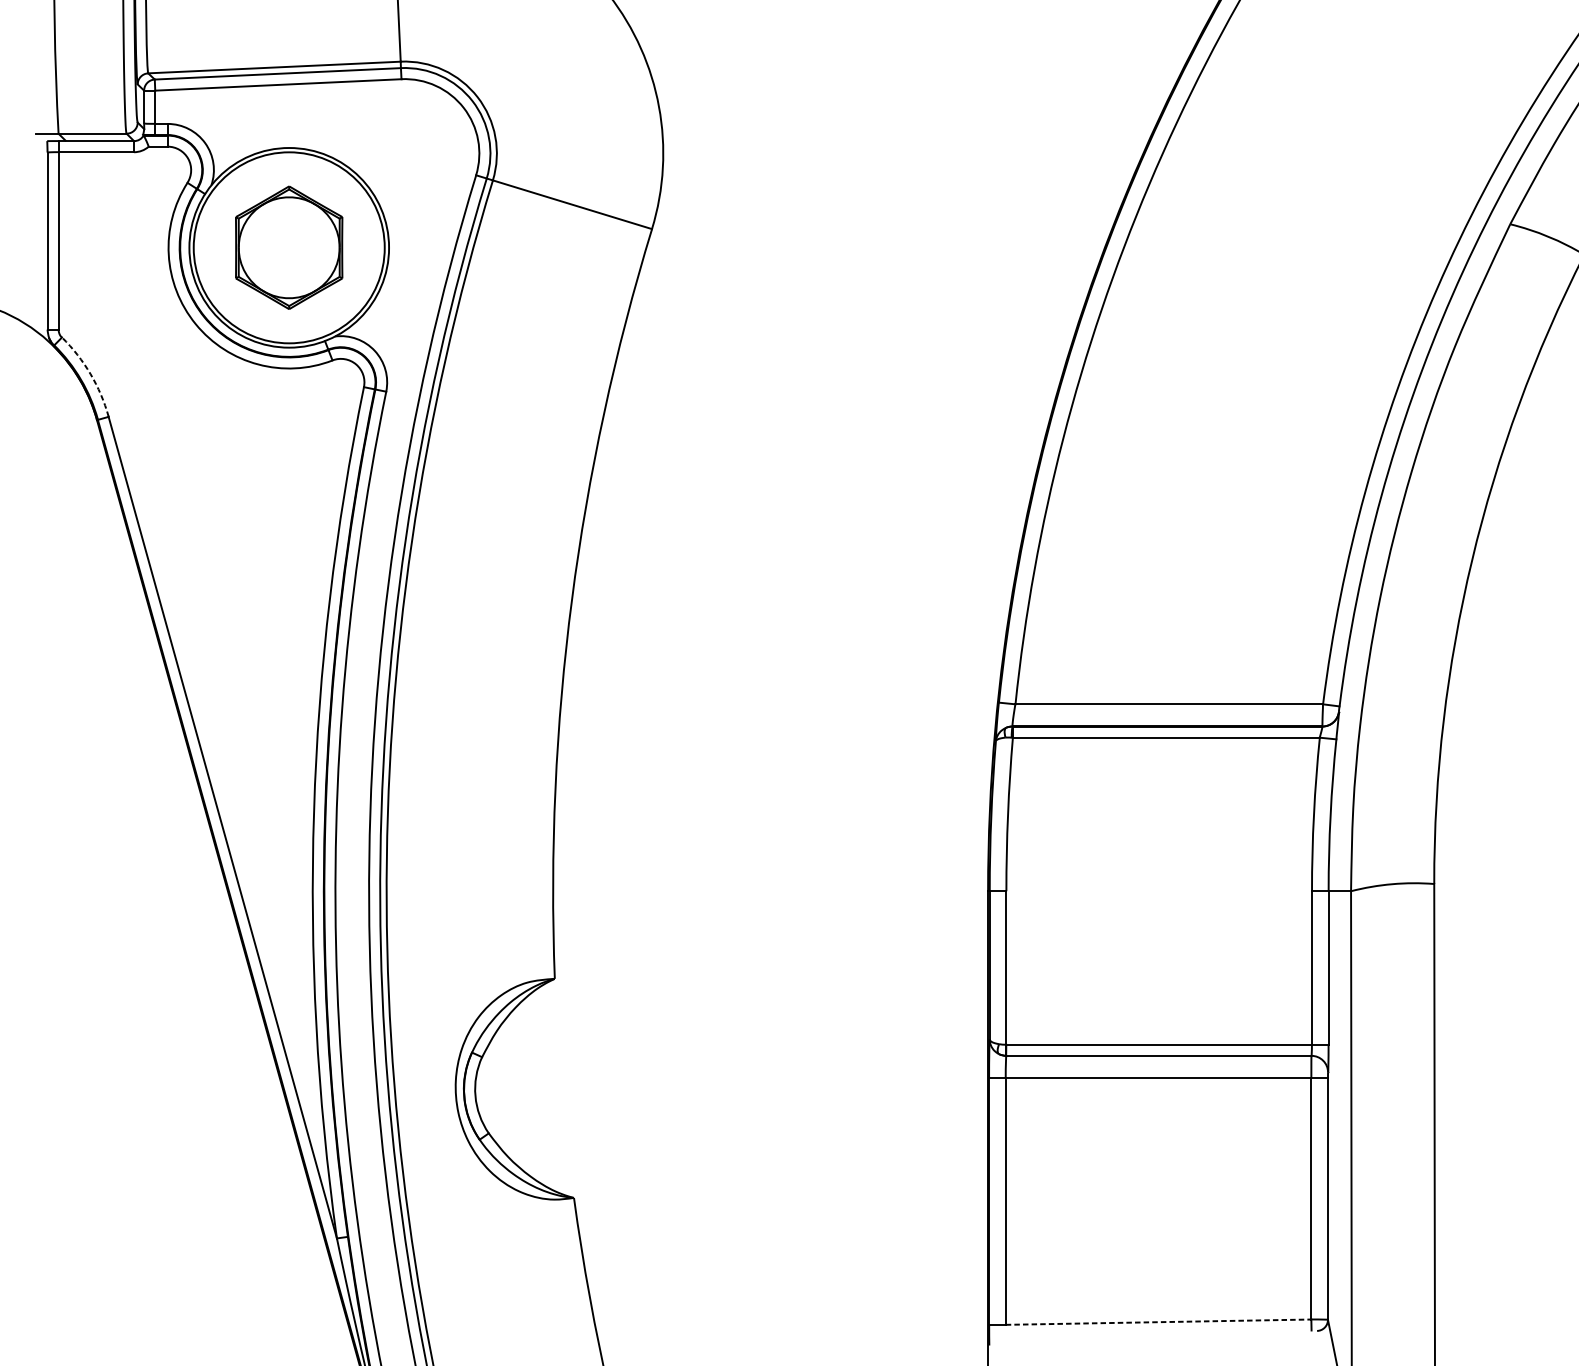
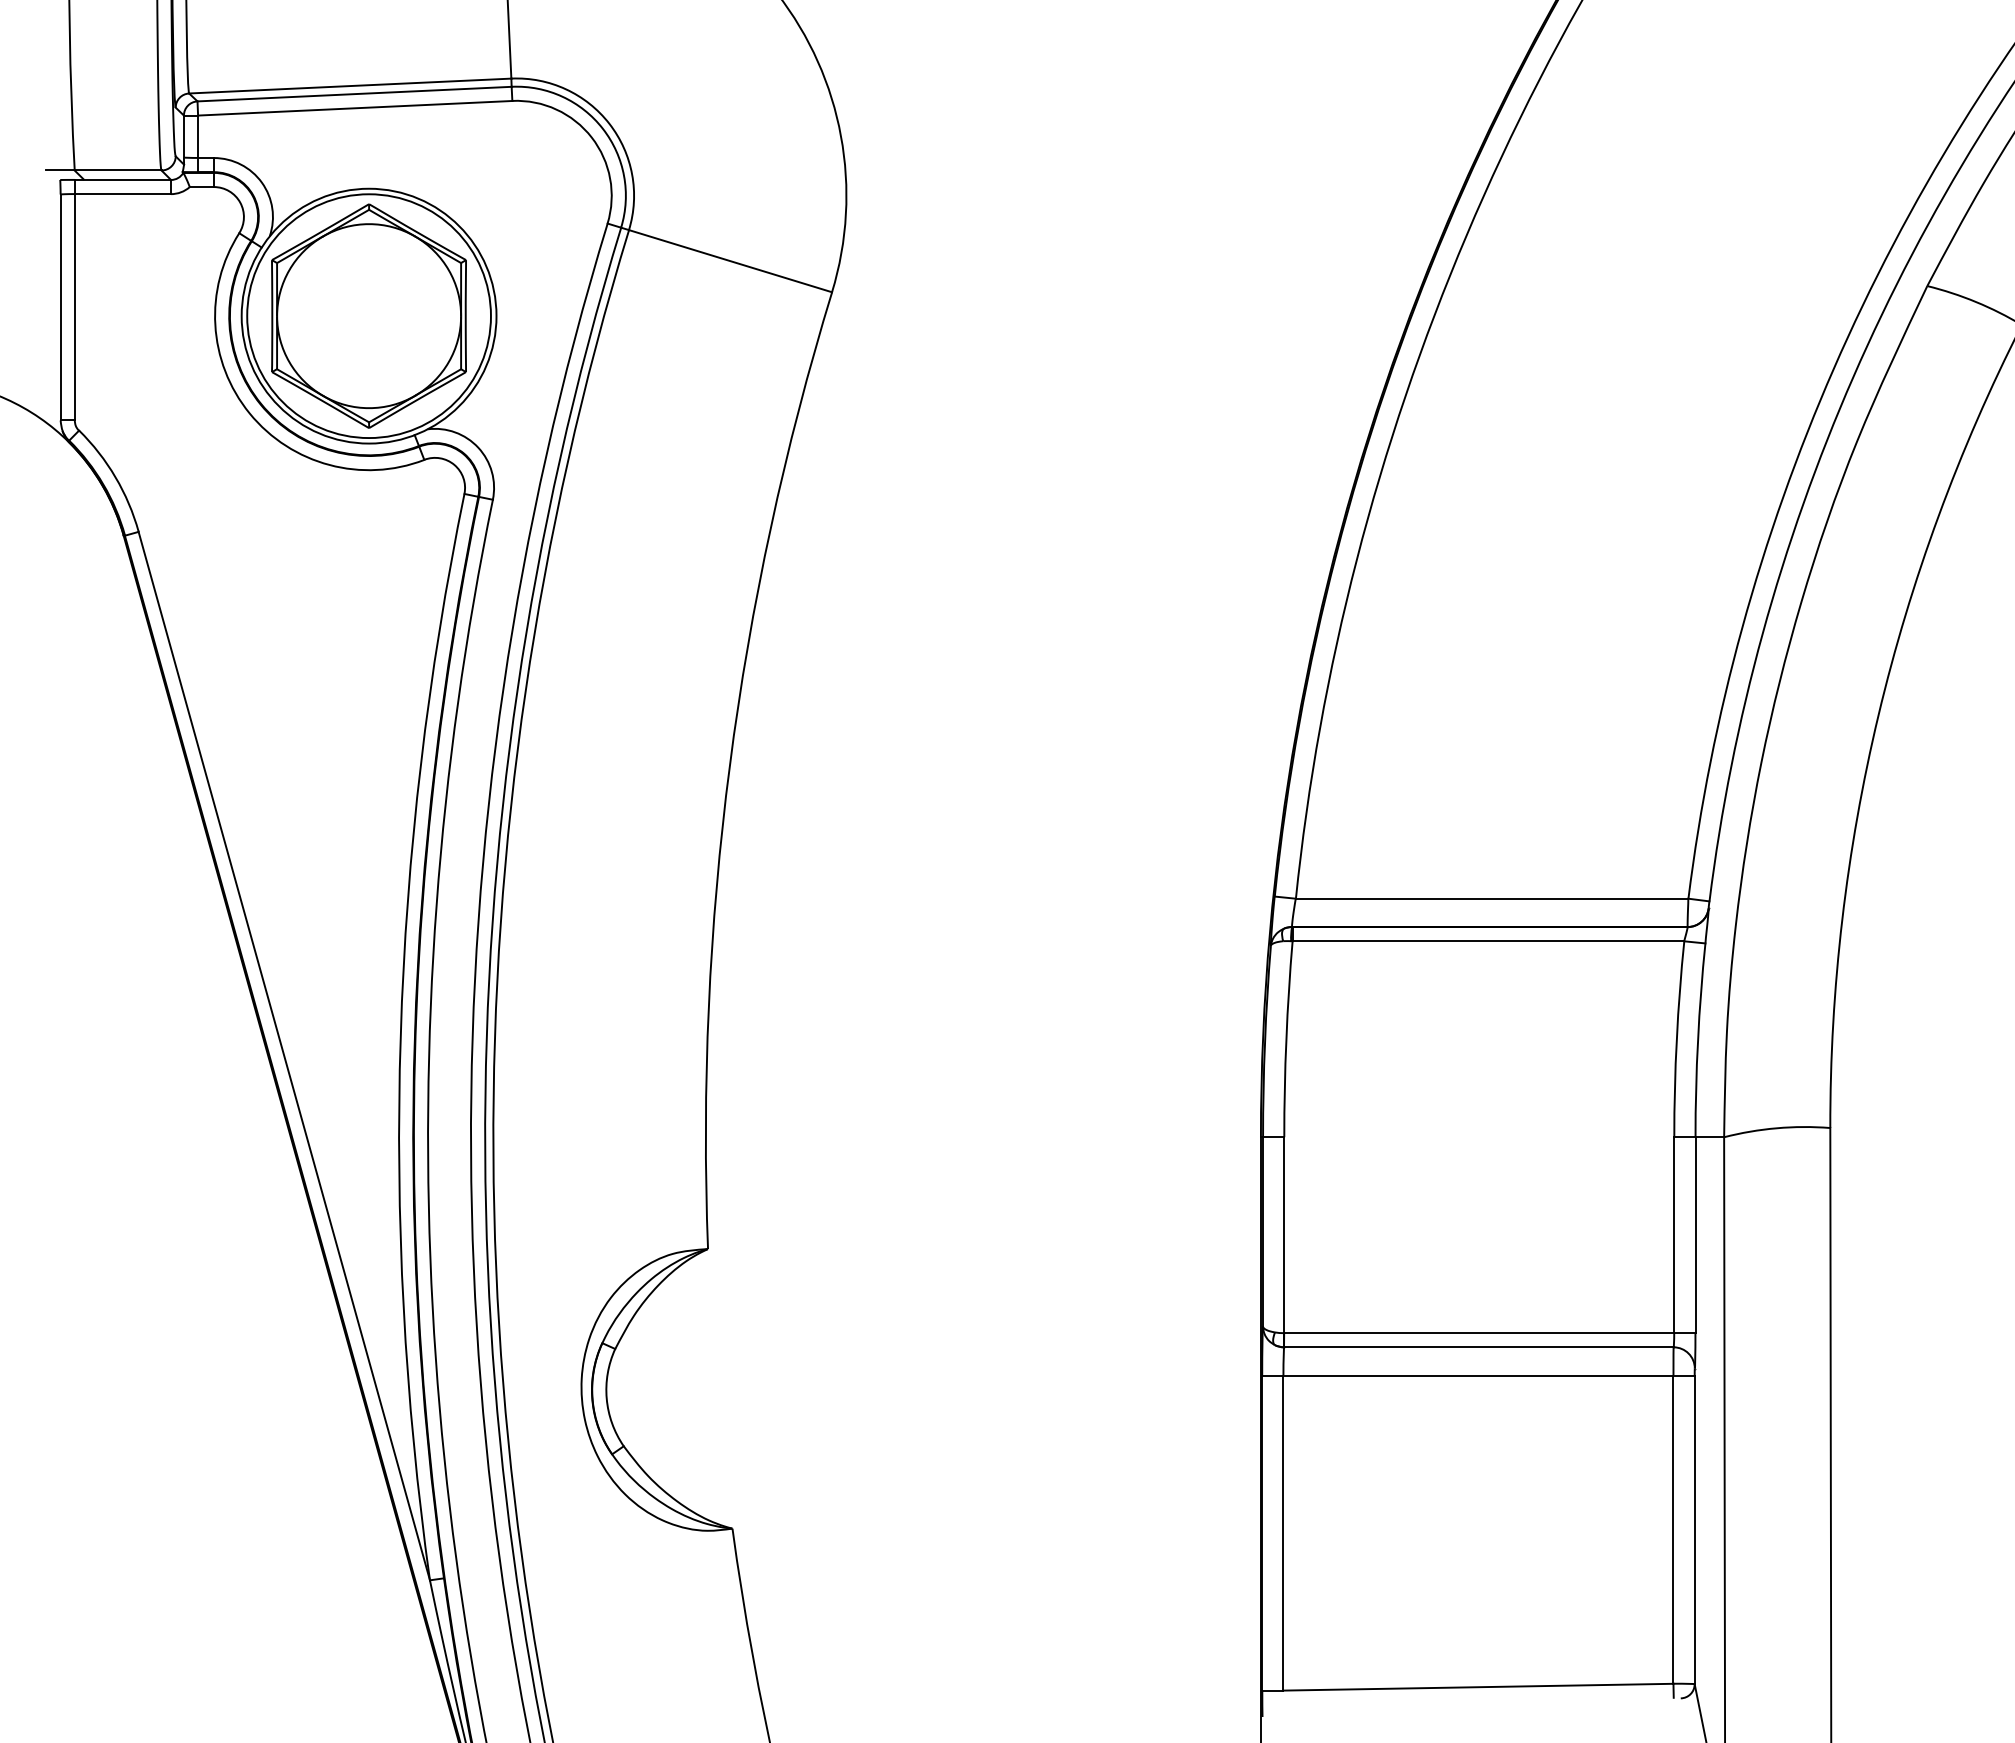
part: (288, 247) -> (368, 315), size x1.43
arc: (90, 374) -> (115, 477), dashed -> solid
line: (1158, 1322) -> (1478, 1687), dashed -> solid

